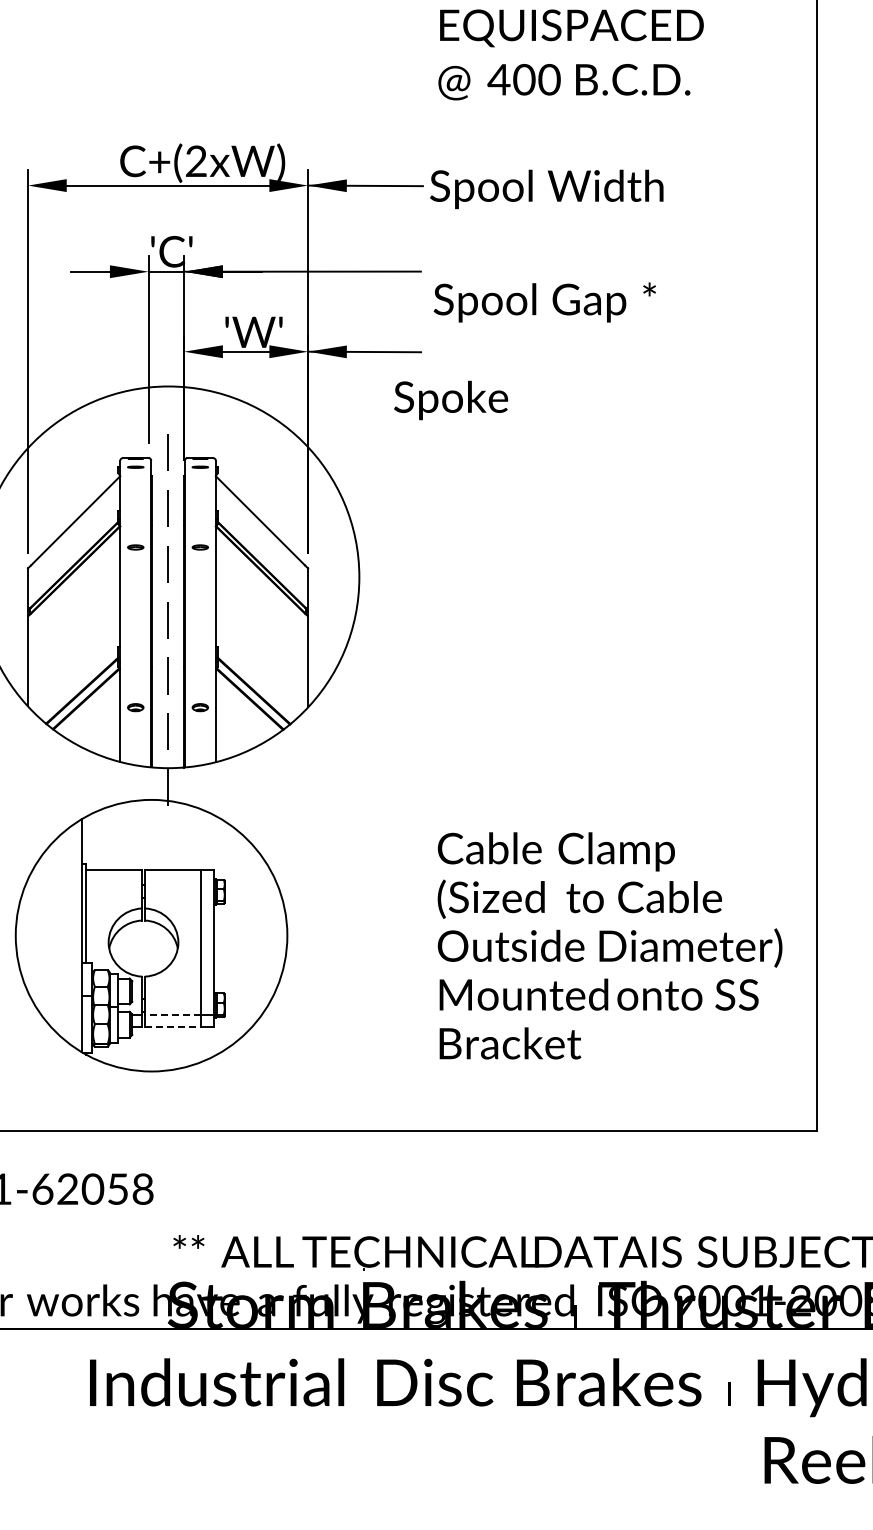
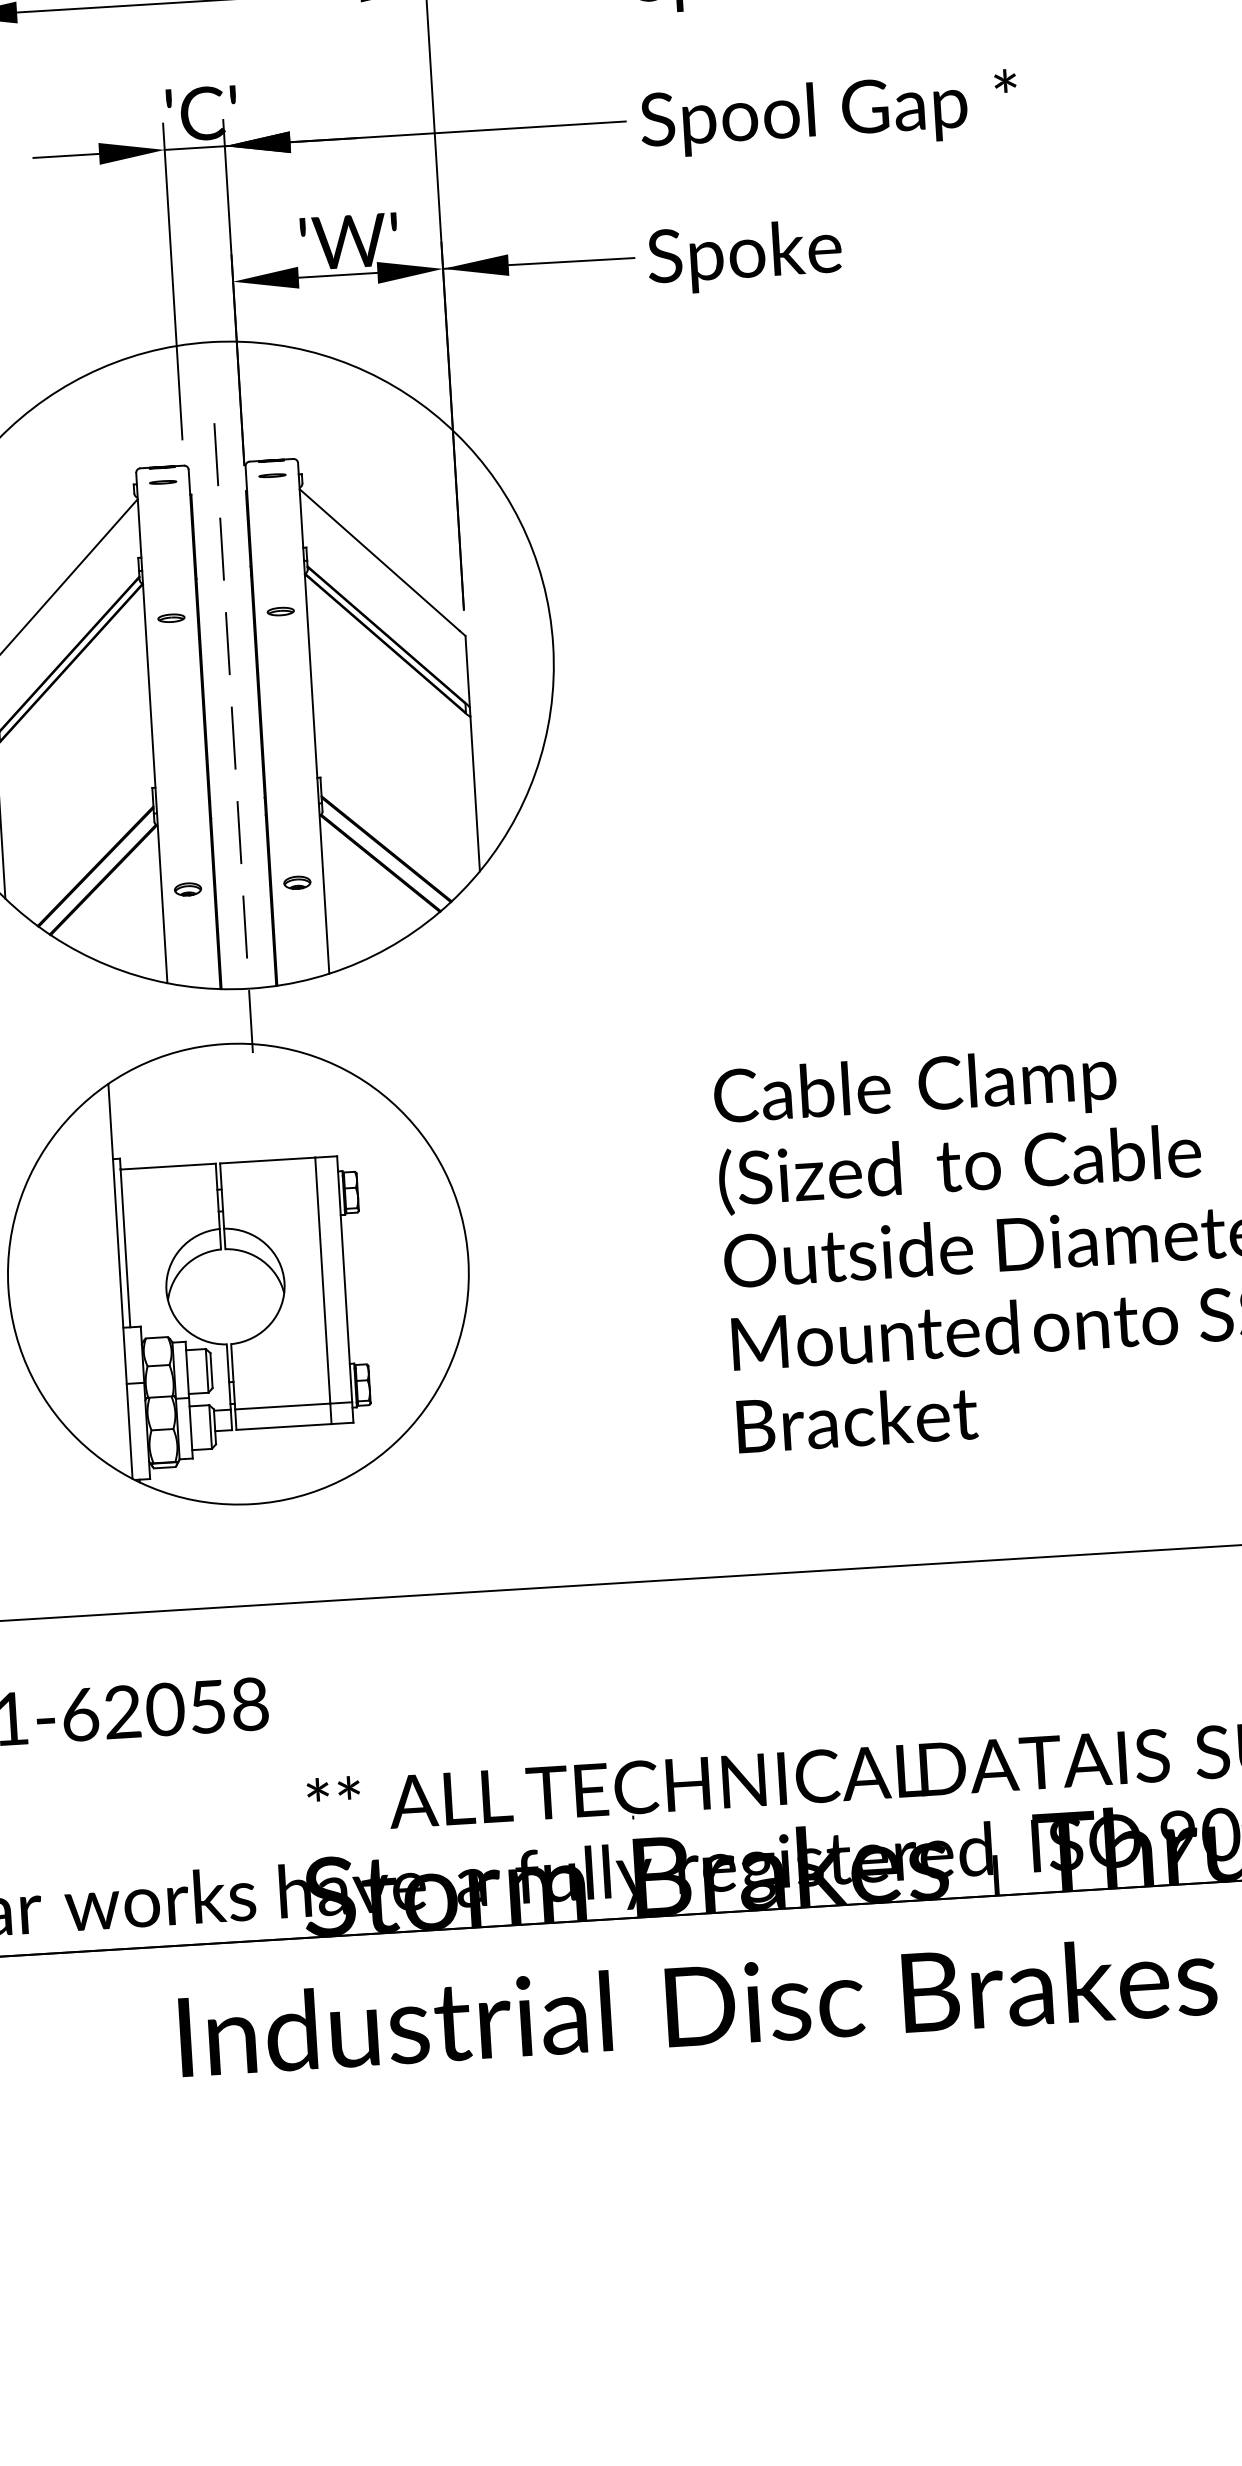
text: (544, 302) -> (828, 114), moved
text: (451, 400) -> (745, 256), moved
line: (172, 1015) -> (282, 1407), dashed -> solid
line: (173, 1027) -> (285, 1427), dashed -> solid

